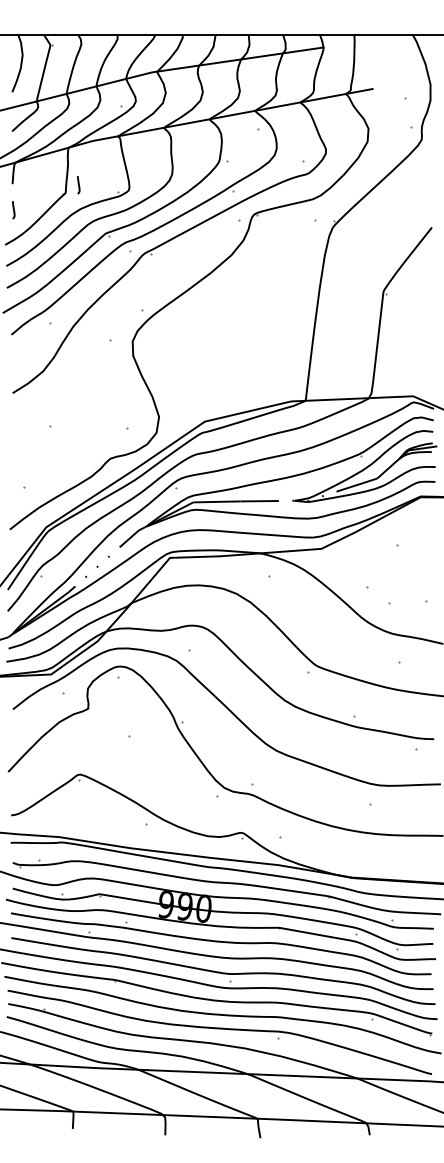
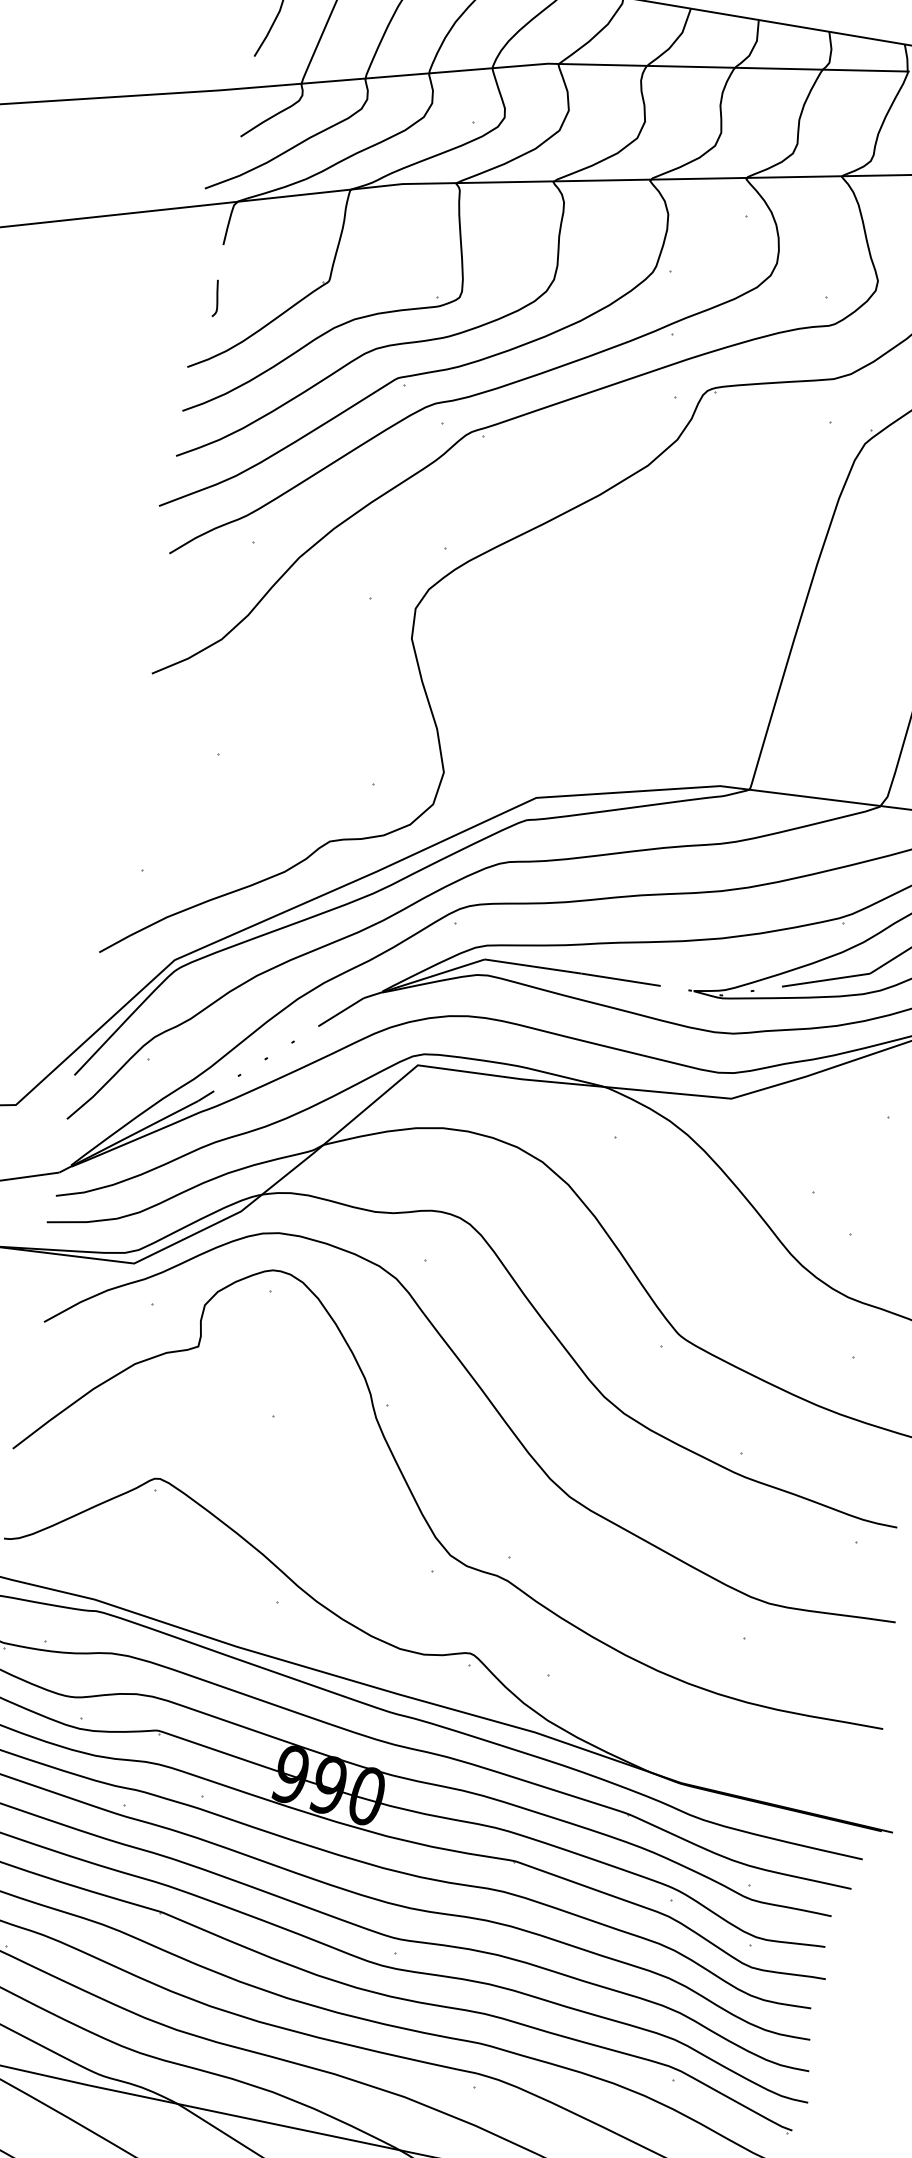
curve: (78, 185) -> (358, 270), removed

